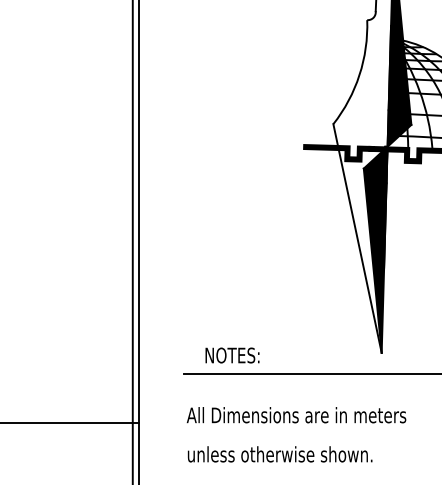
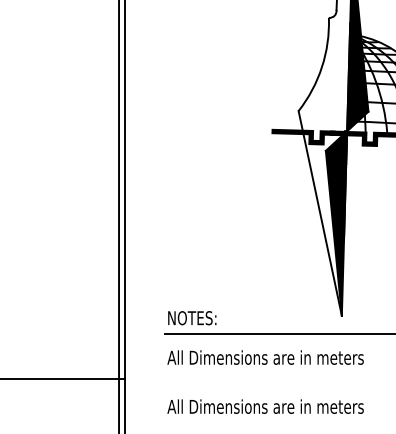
text: (232, 355) -> (192, 318), moved
text: (296, 415) -> (265, 357), moved
text: (296, 454) -> (265, 406), unless otherwise shown. -> All Dimensions are in meters

